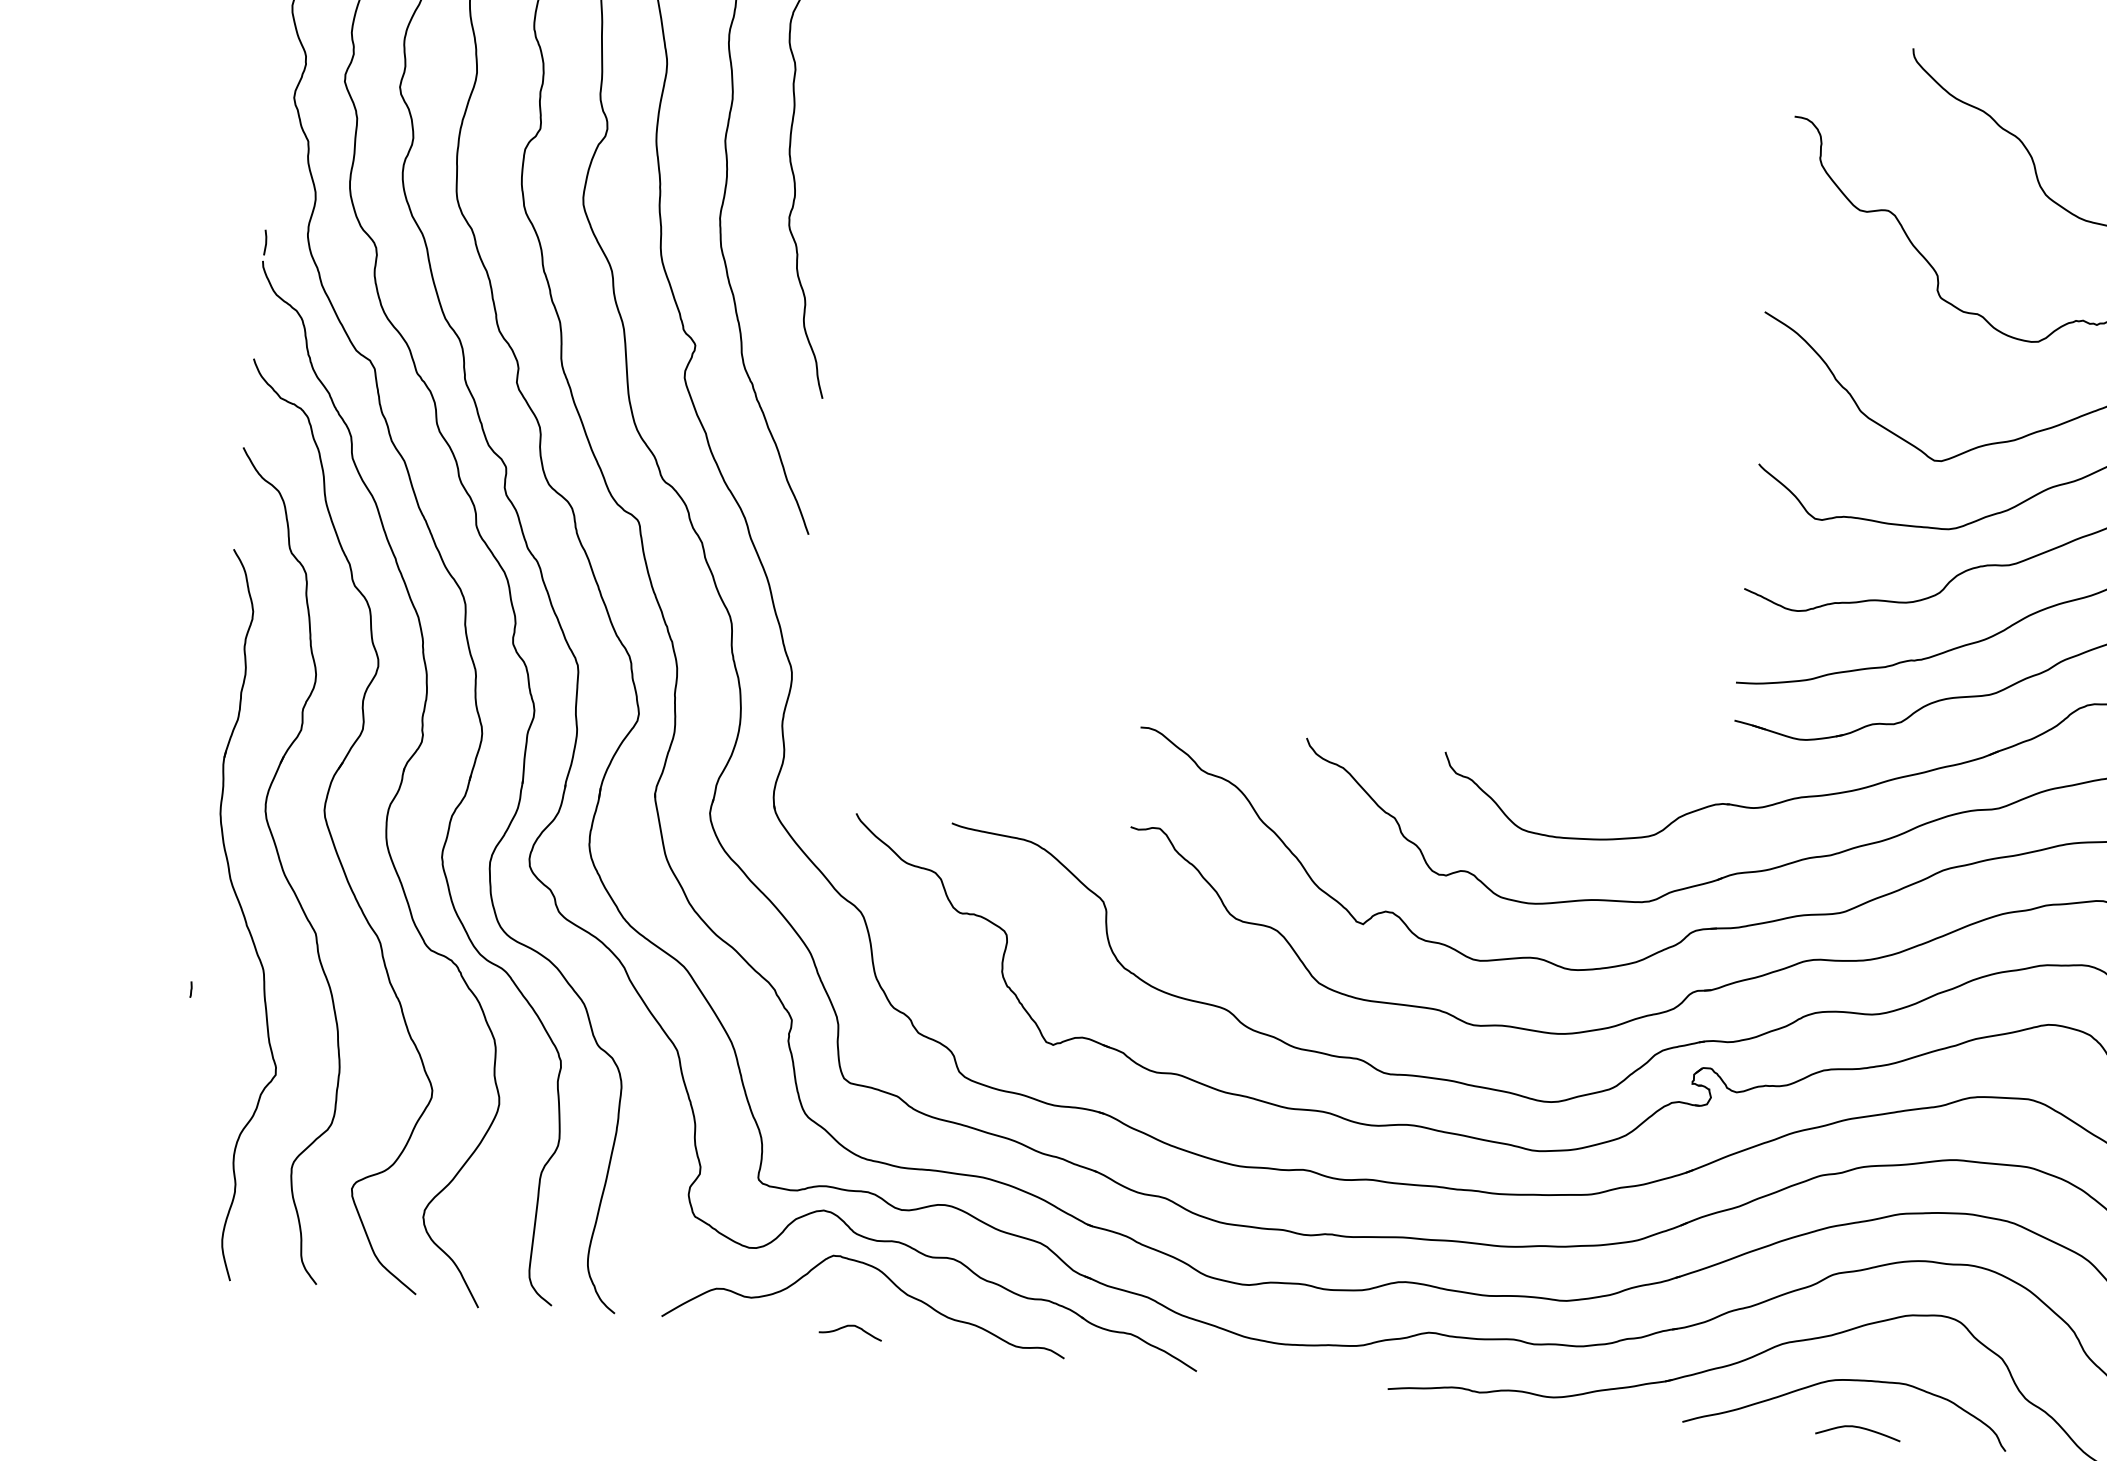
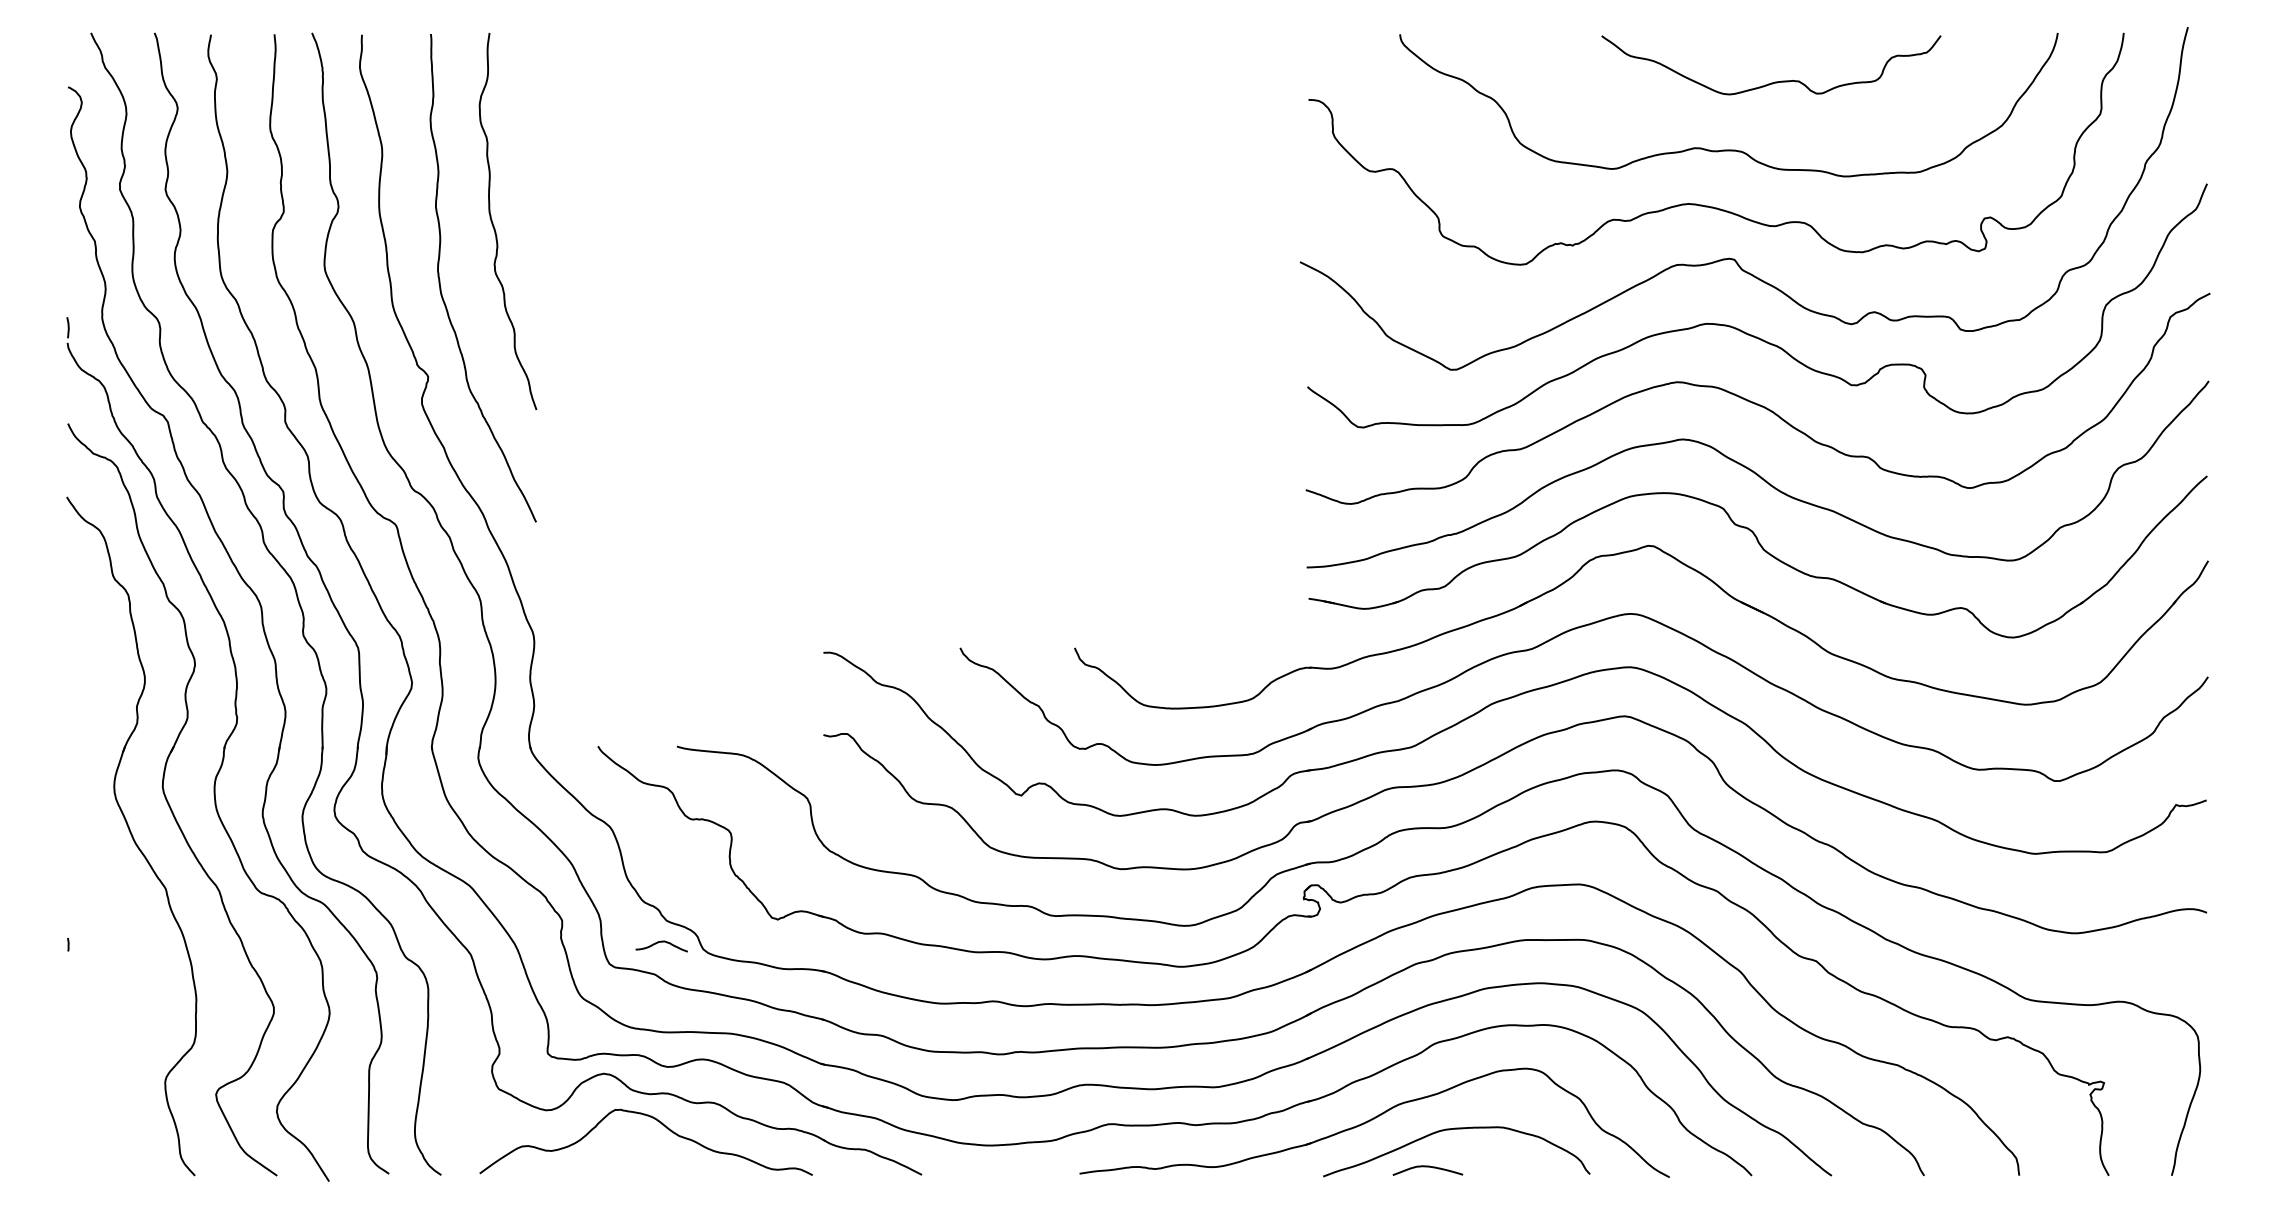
part: (243, 915) -> (105, 879), removed
curve: (850, 1326) -> (661, 942), moved
curve: (1858, 1428) -> (1427, 1167), moved

